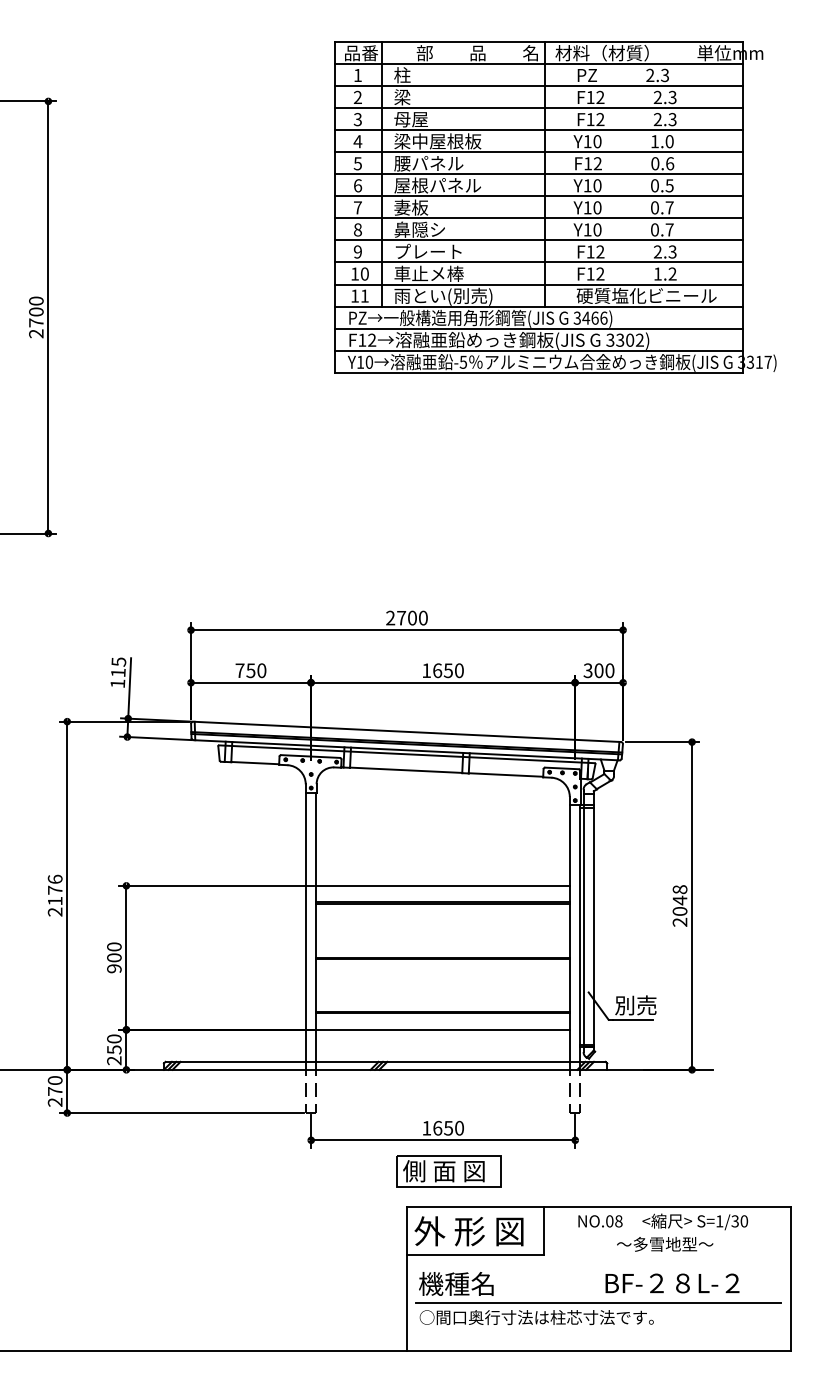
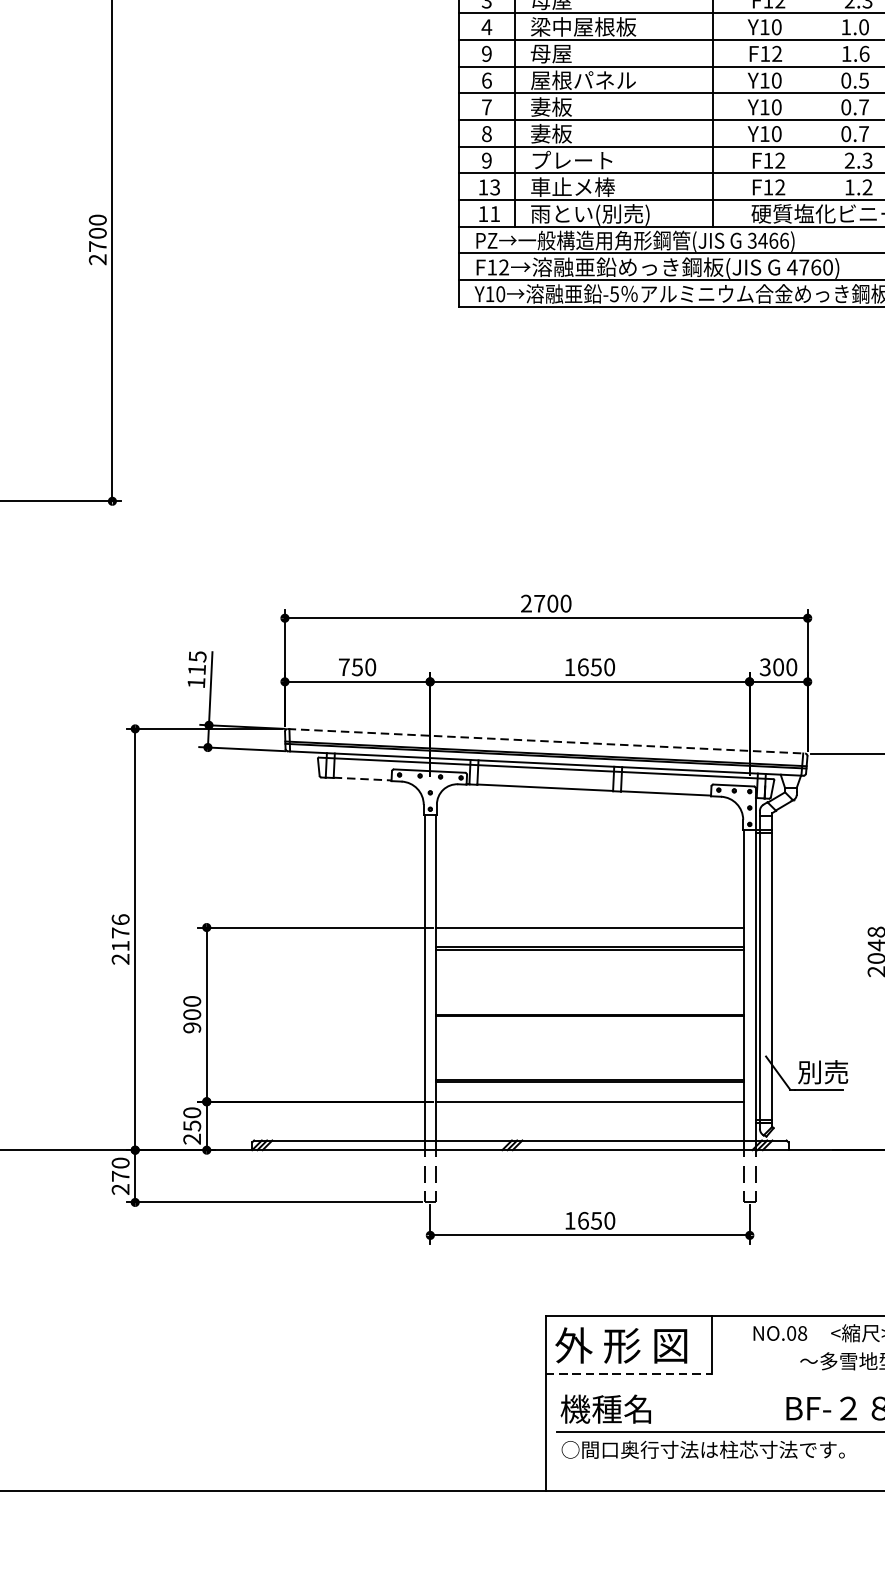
text: (357, 163) -> (486, 53), 5 -> 9
text: (428, 163) -> (572, 53), 腰パネル -> 母屋
text: (655, 163) -> (846, 53), 0.6 -> 1.6
text: (419, 229) -> (561, 133), 鼻隠シ -> 妻板
text: (364, 273) -> (494, 186), 10 -> 13
text: (624, 339) -> (809, 266), 3302) -> 4760)
line: (407, 731) -> (546, 740), solid -> dashed
line: (255, 763) -> (362, 779), solid -> dashed
part: (448, 1171) -> (596, 1273), removed
line: (475, 1255) -> (629, 1374), solid -> dashed

